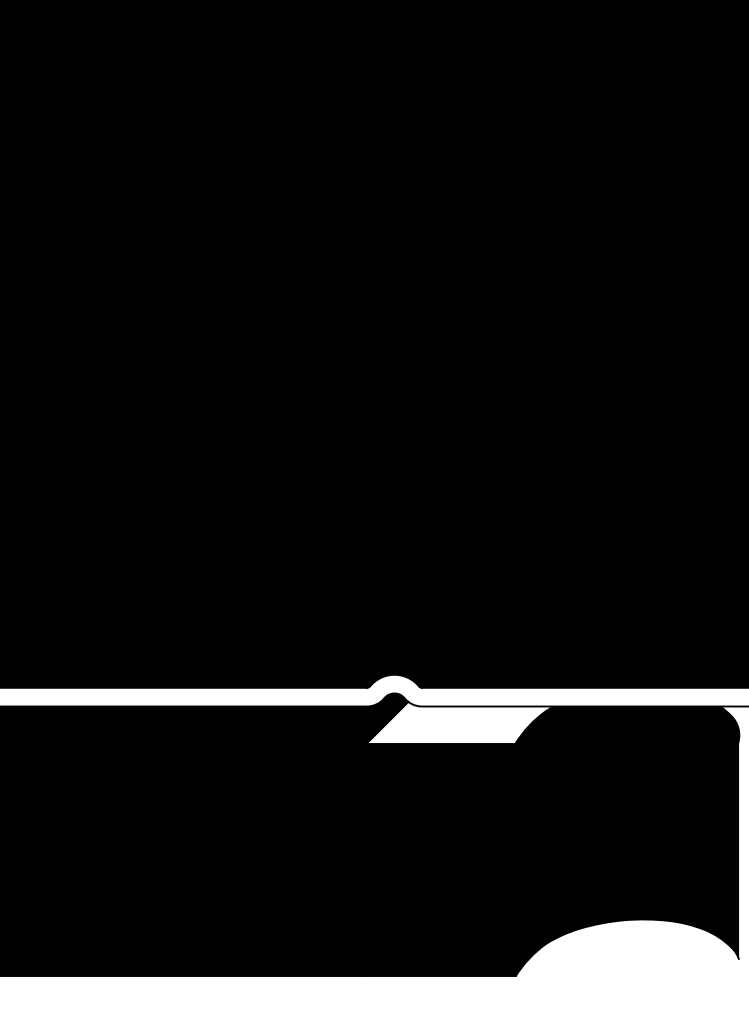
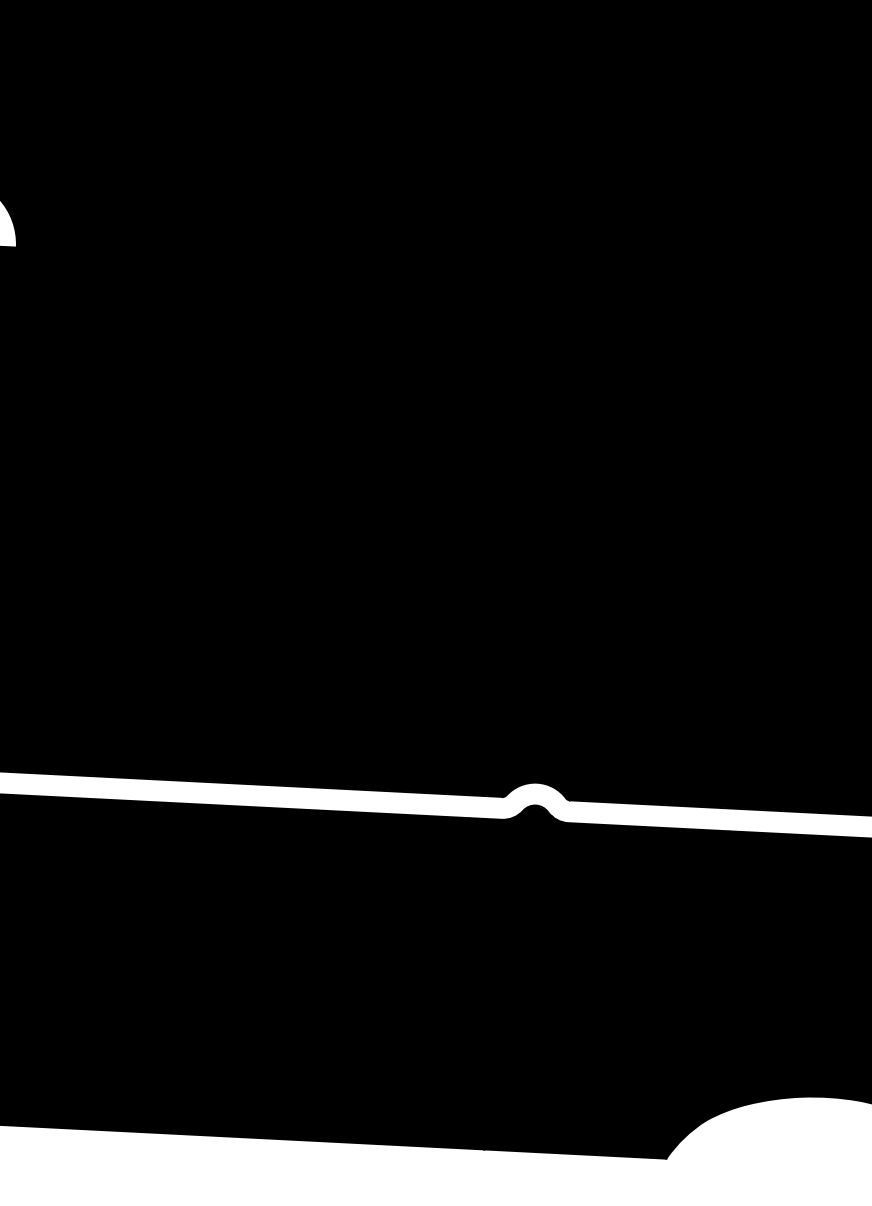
fill: (459, 722) -> (613, 845), added

